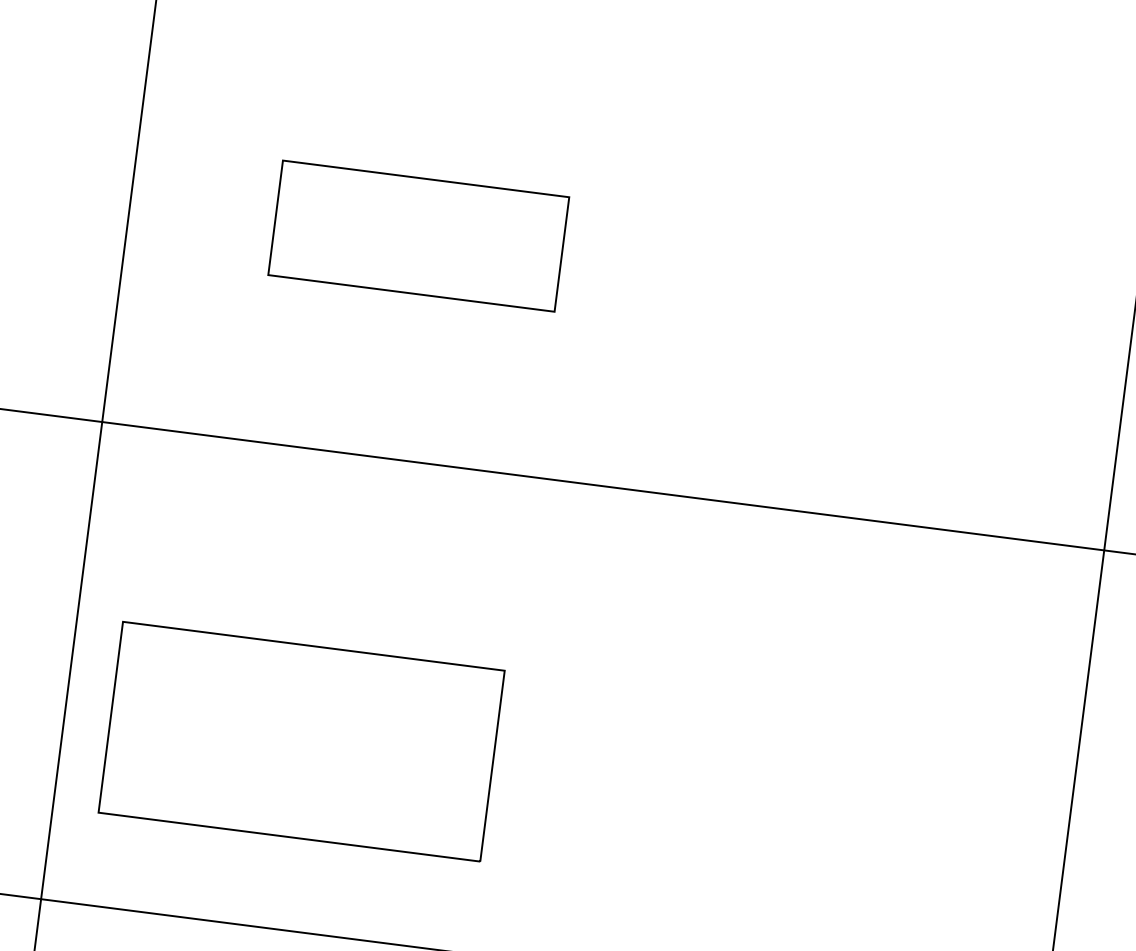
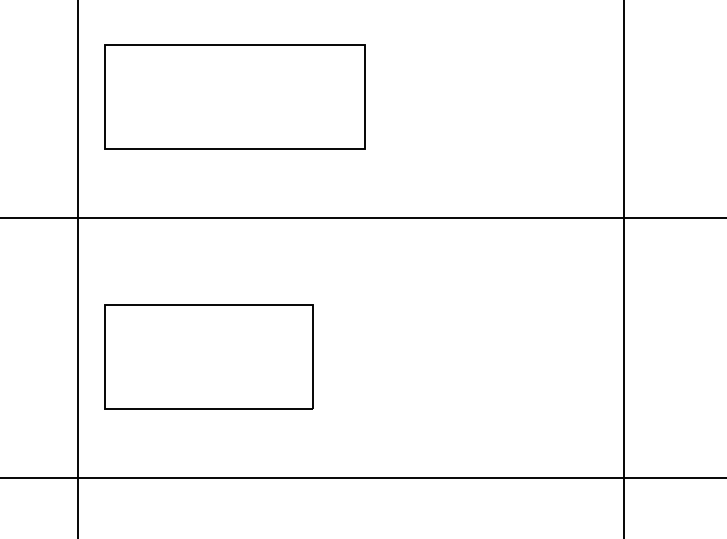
part: (418, 235) -> (234, 96), size x1.67
part: (301, 741) -> (208, 356), moved

